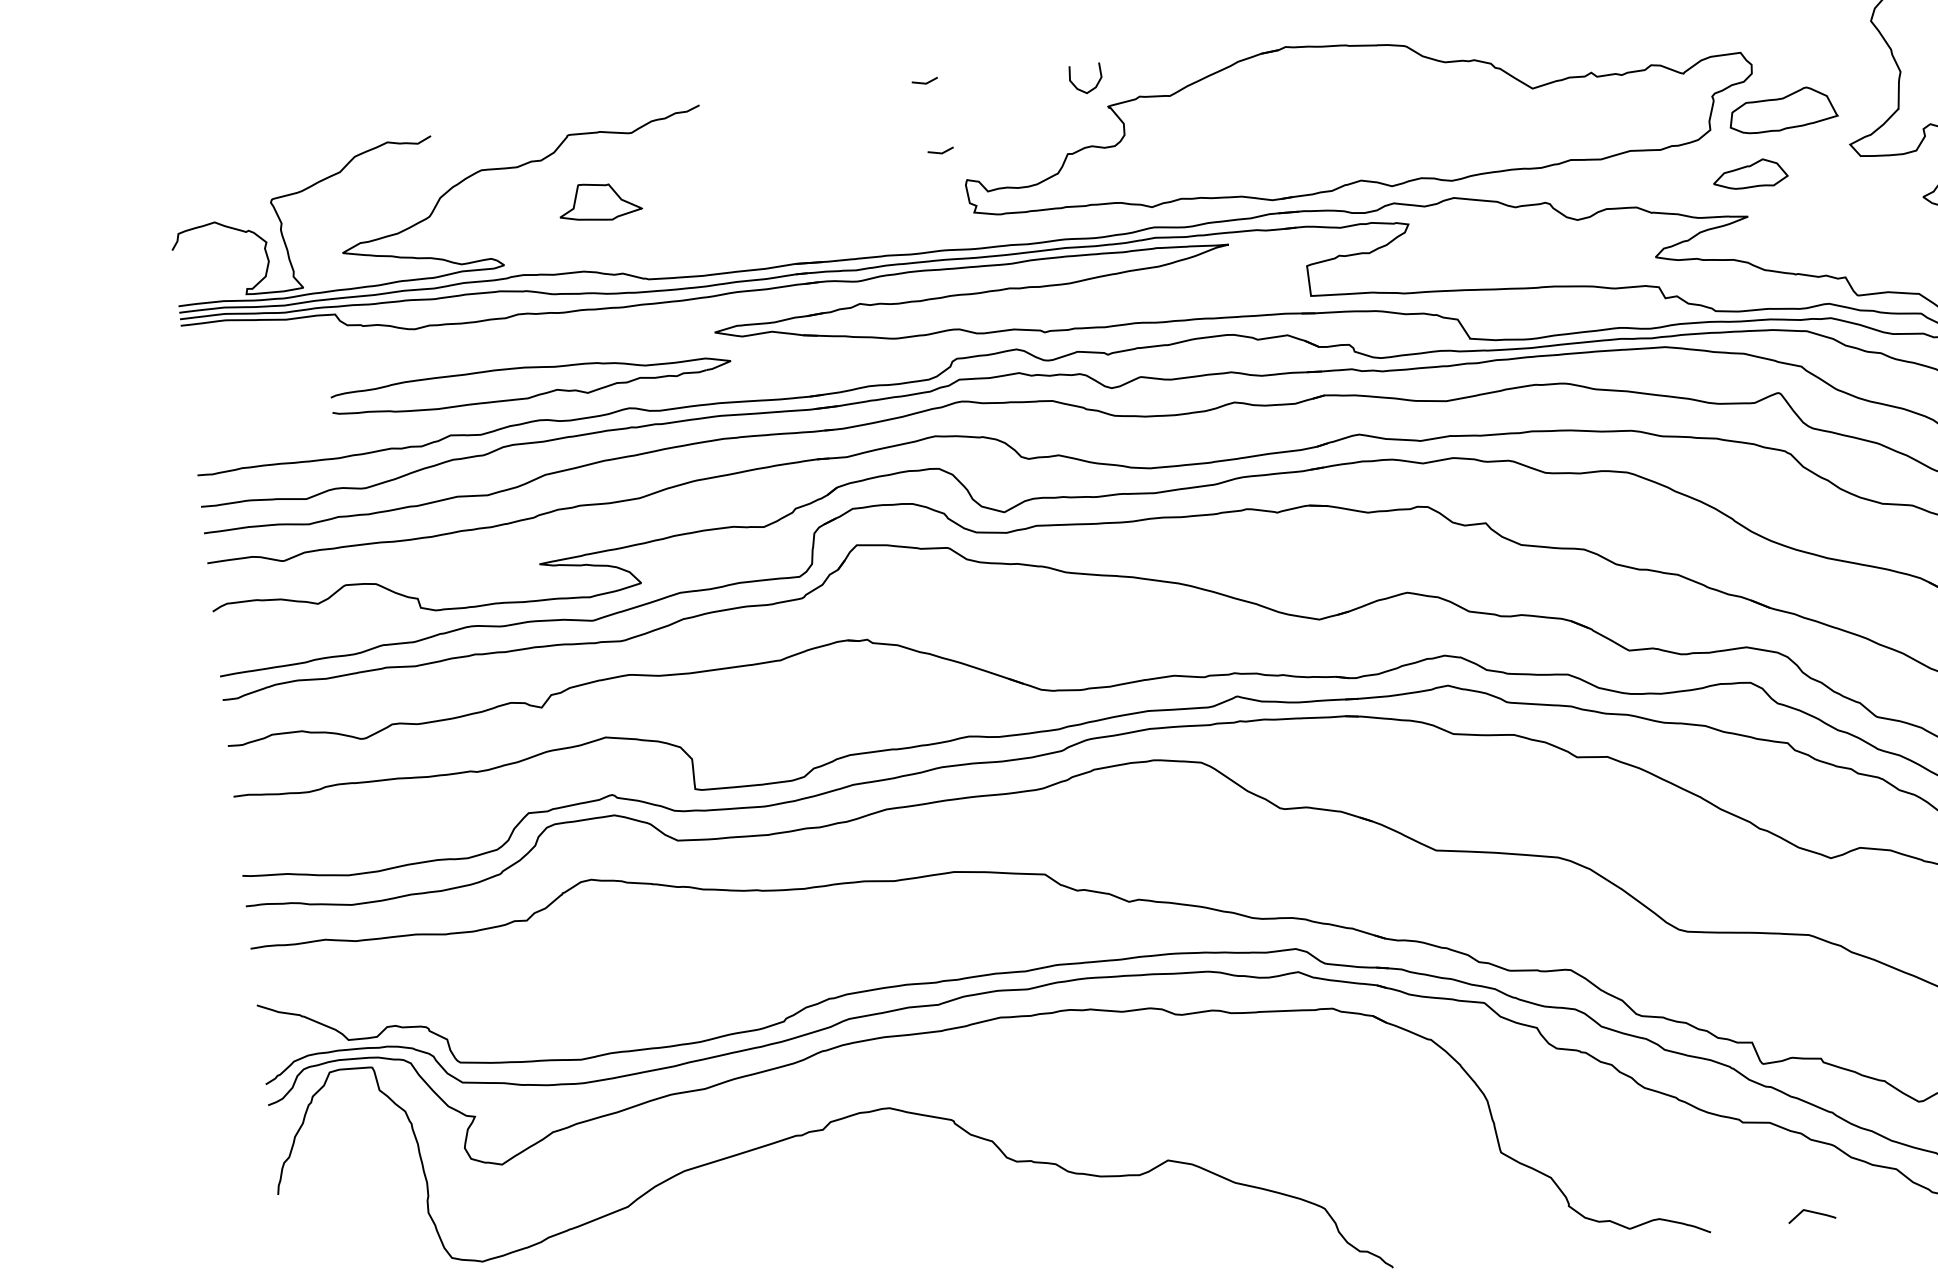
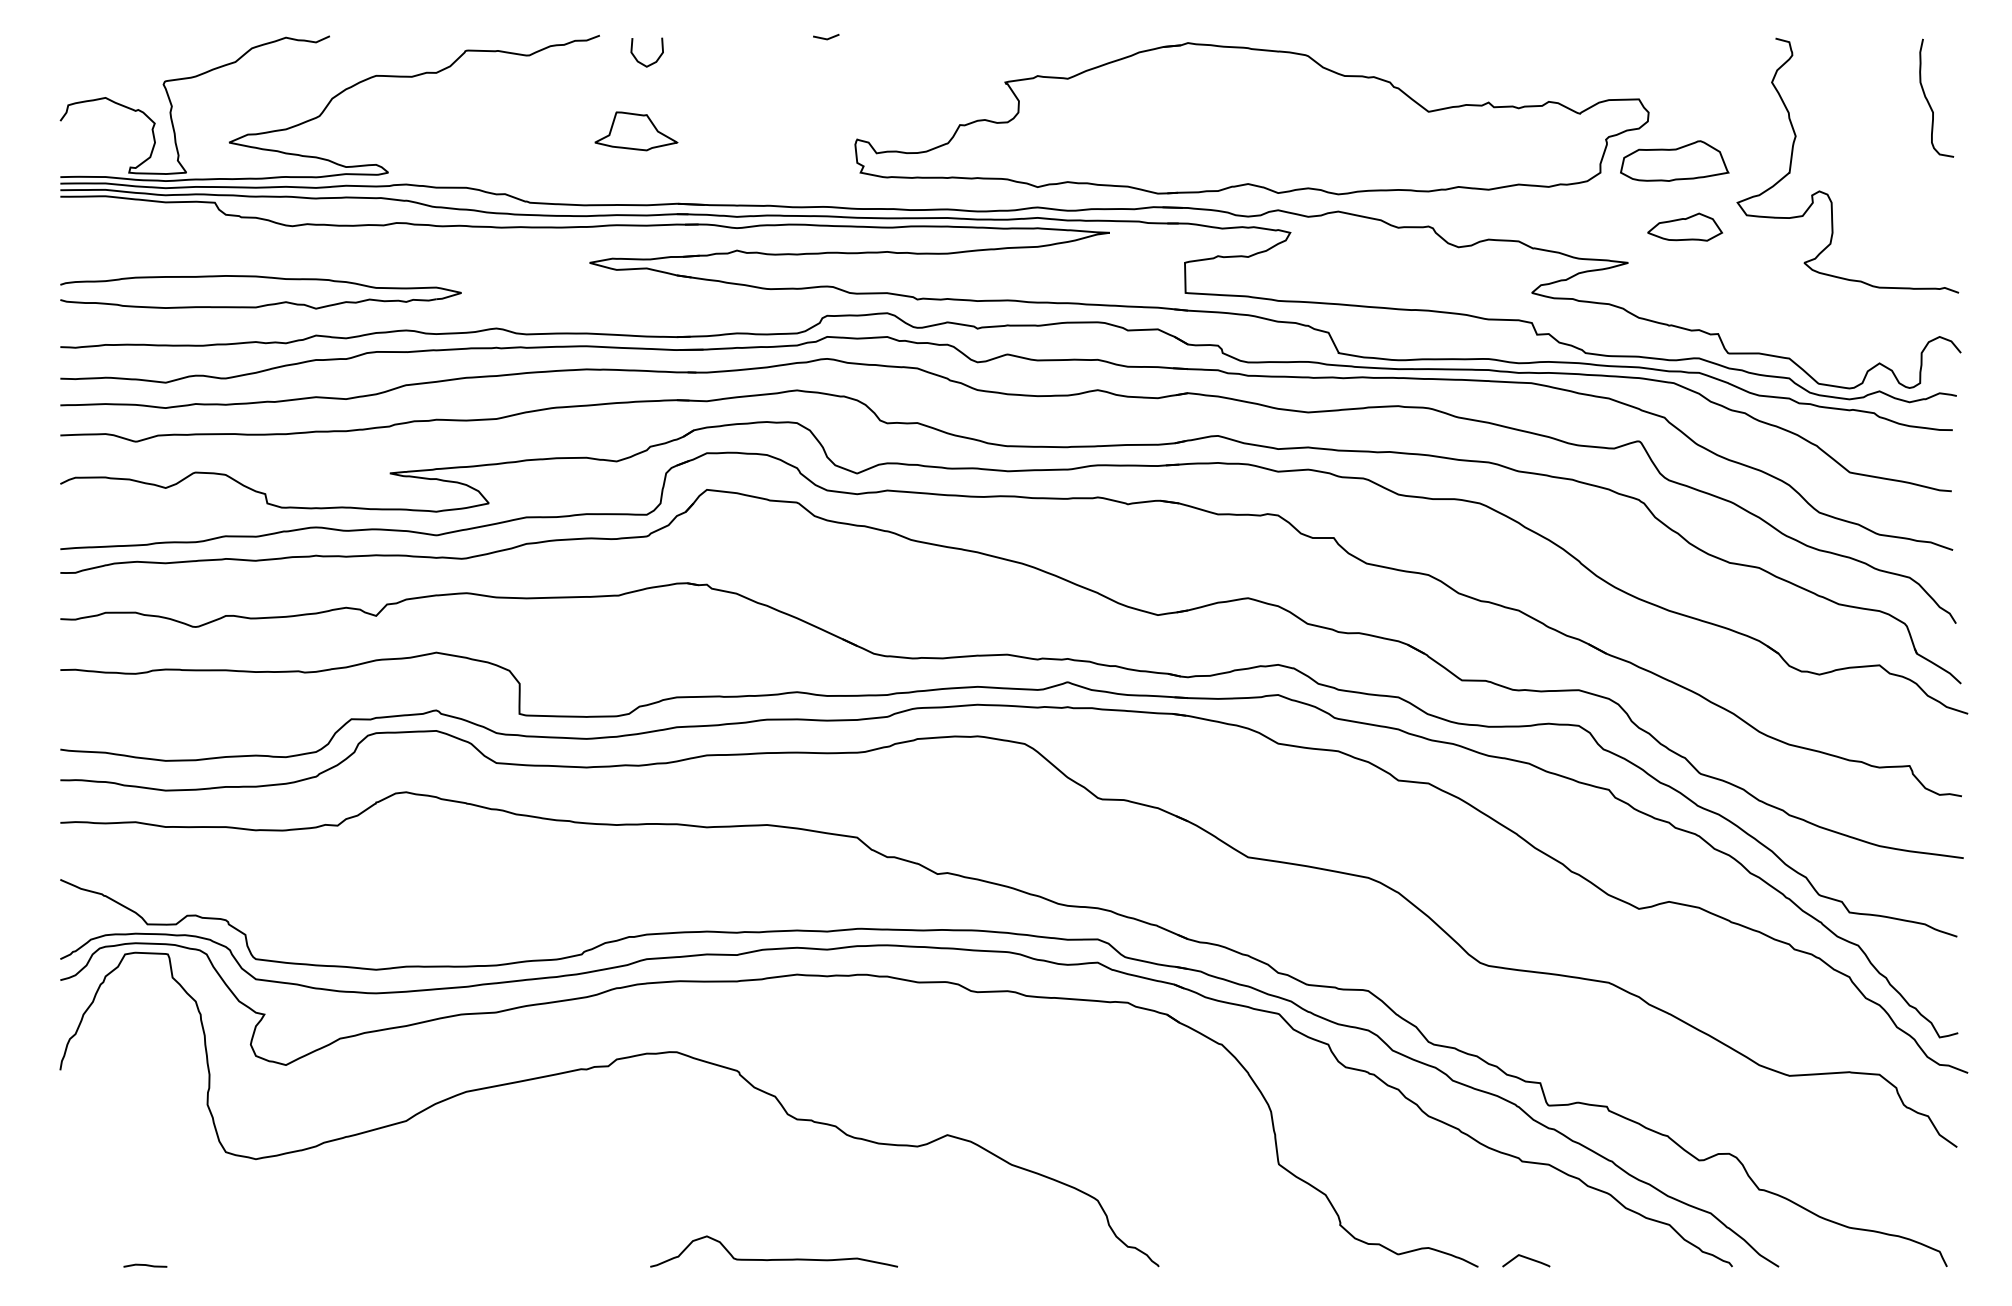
curve: (1075, 85) -> (636, 57), moved
line: (941, 152) -> (834, 109), removed
part: (1750, 173) -> (1685, 226), moved
part: (600, 201) -> (636, 131), moved
part: (536, 394) -> (264, 304), moved
curve: (1811, 1212) -> (1526, 1258), moved

